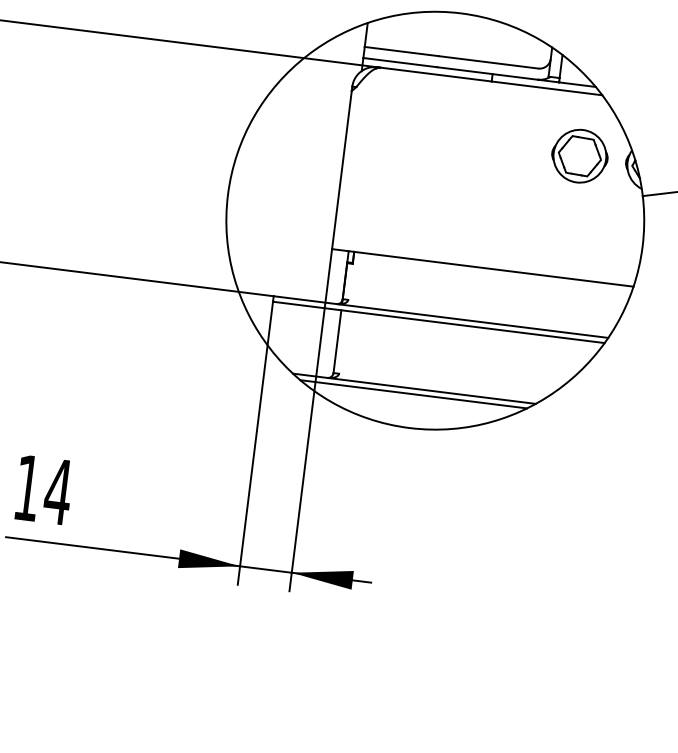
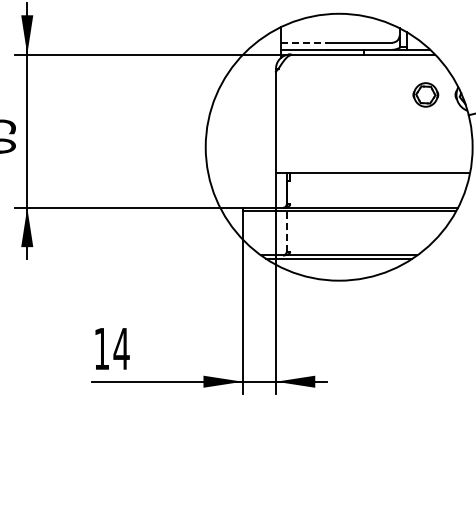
line: (401, 51) -> (304, 42), solid -> dashed
part: (579, 155) -> (425, 94), size x0.7
line: (337, 341) -> (286, 231), solid -> dashed

